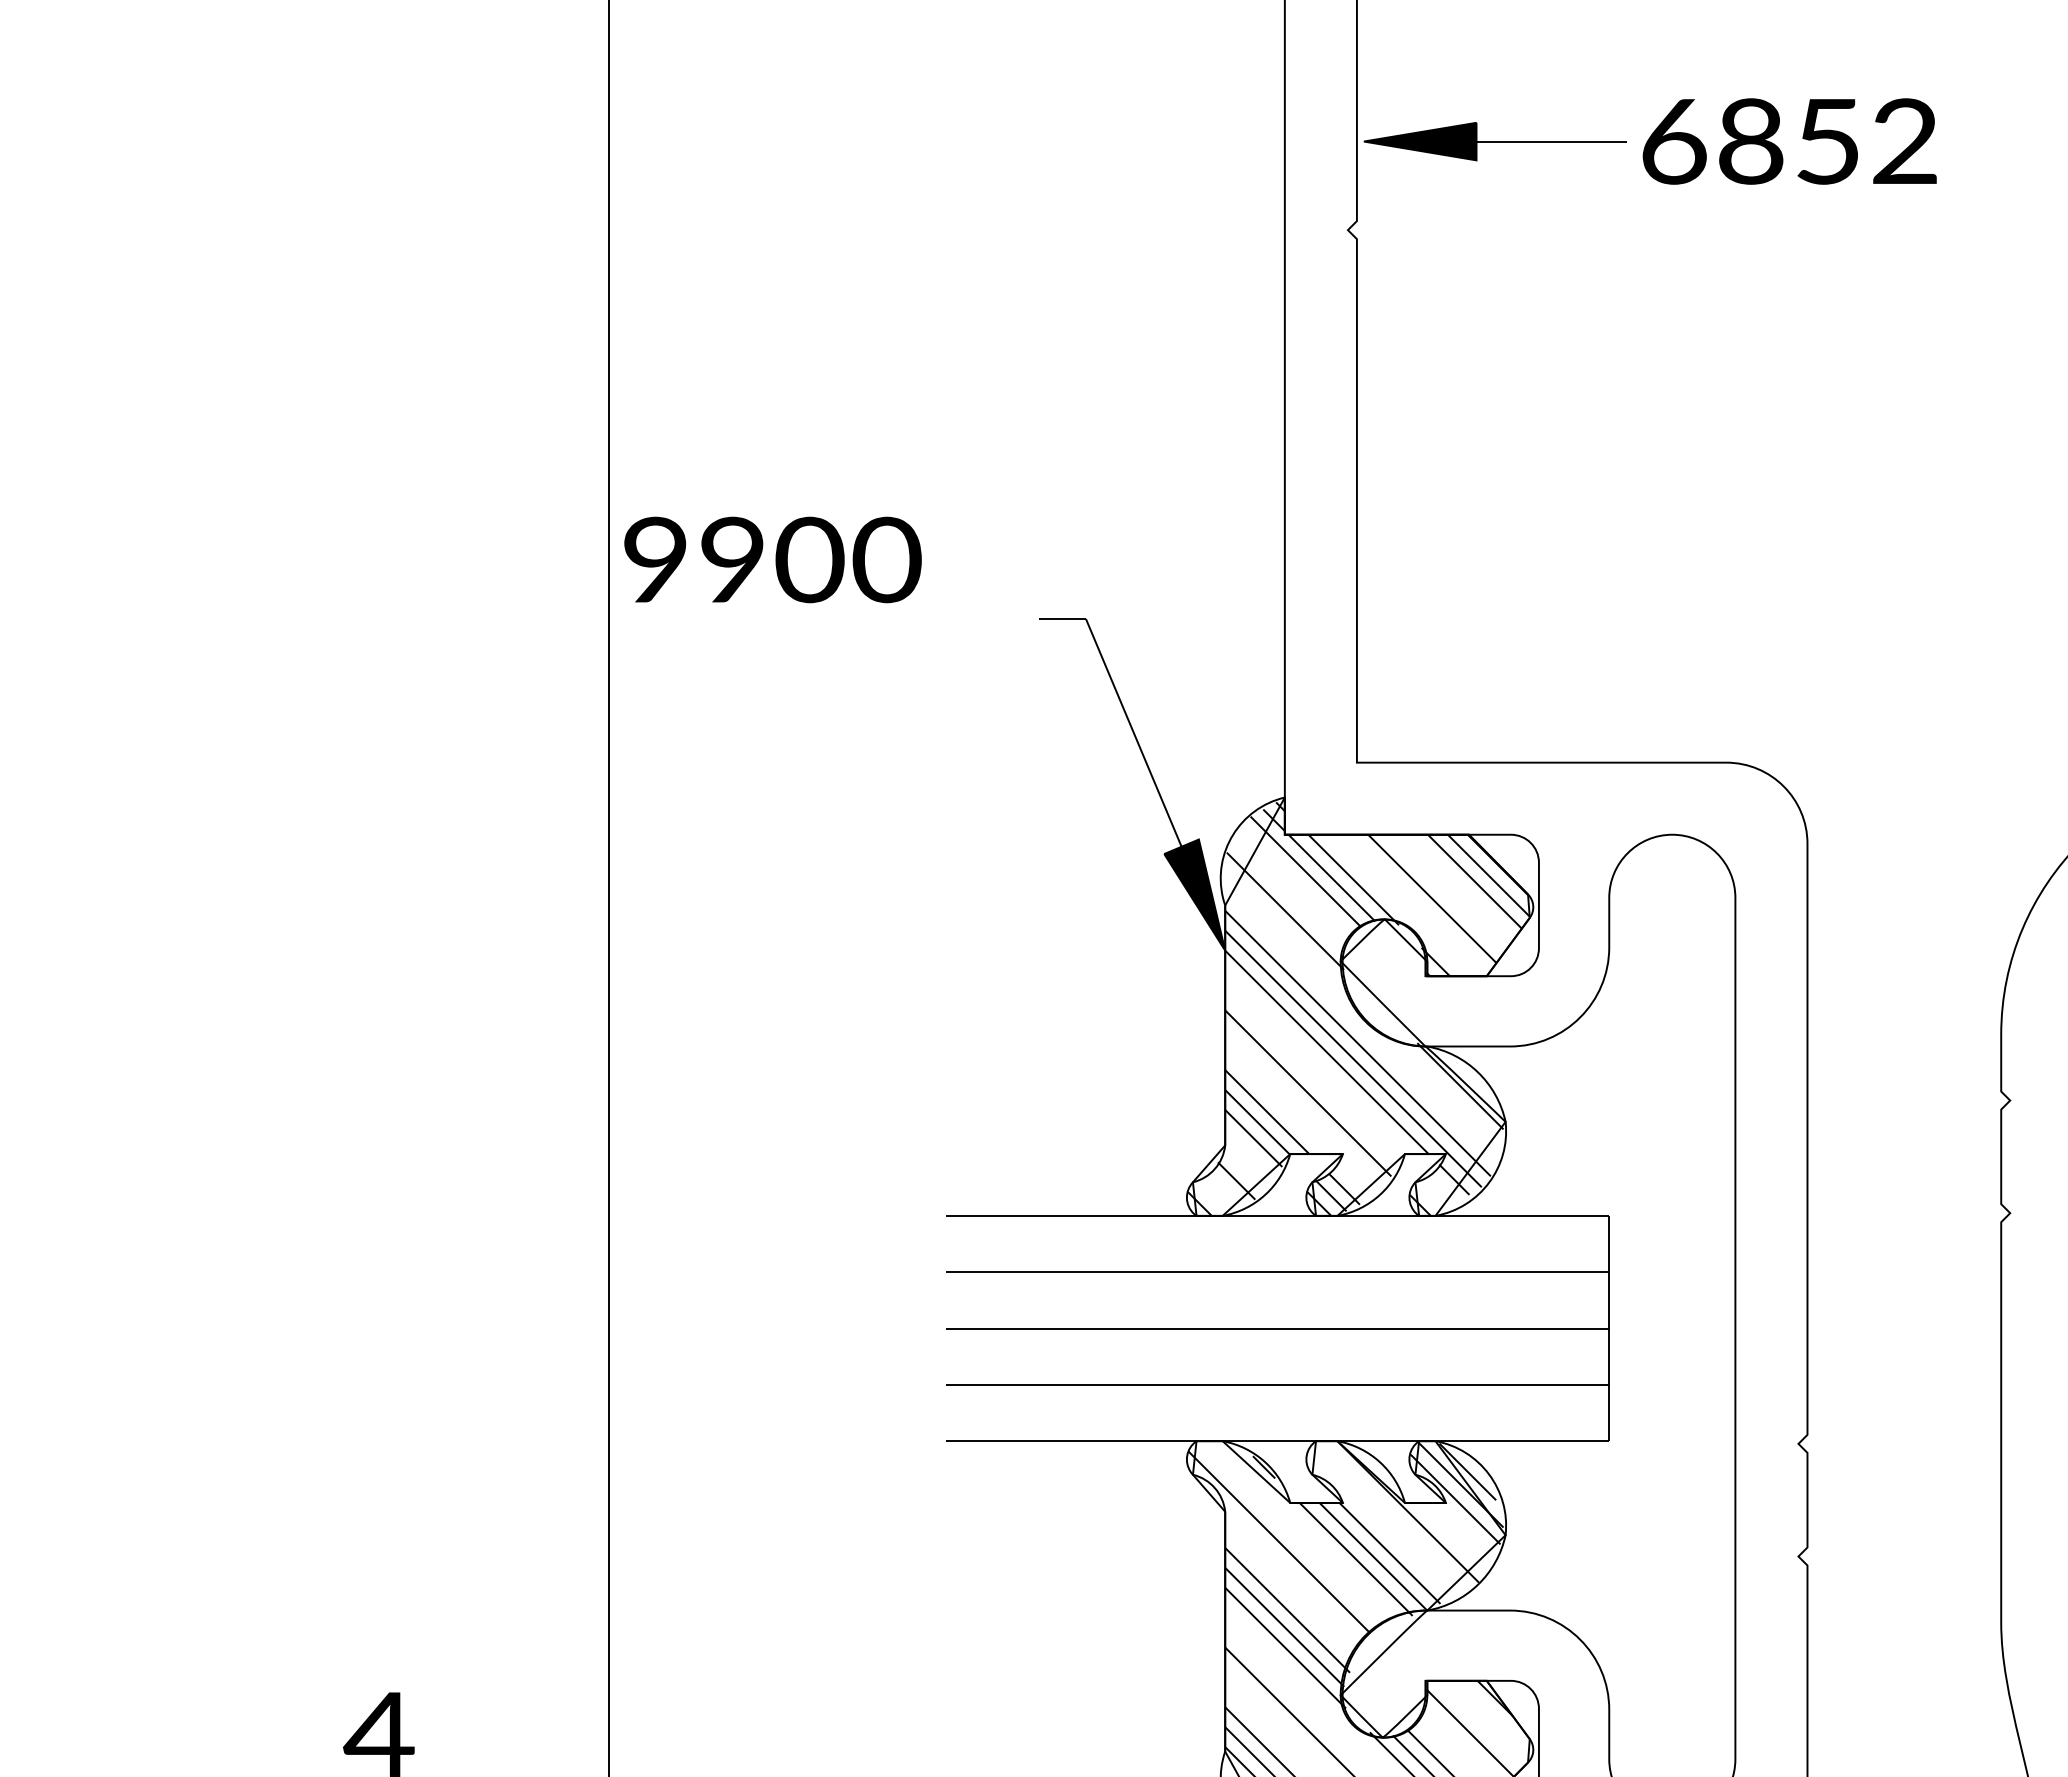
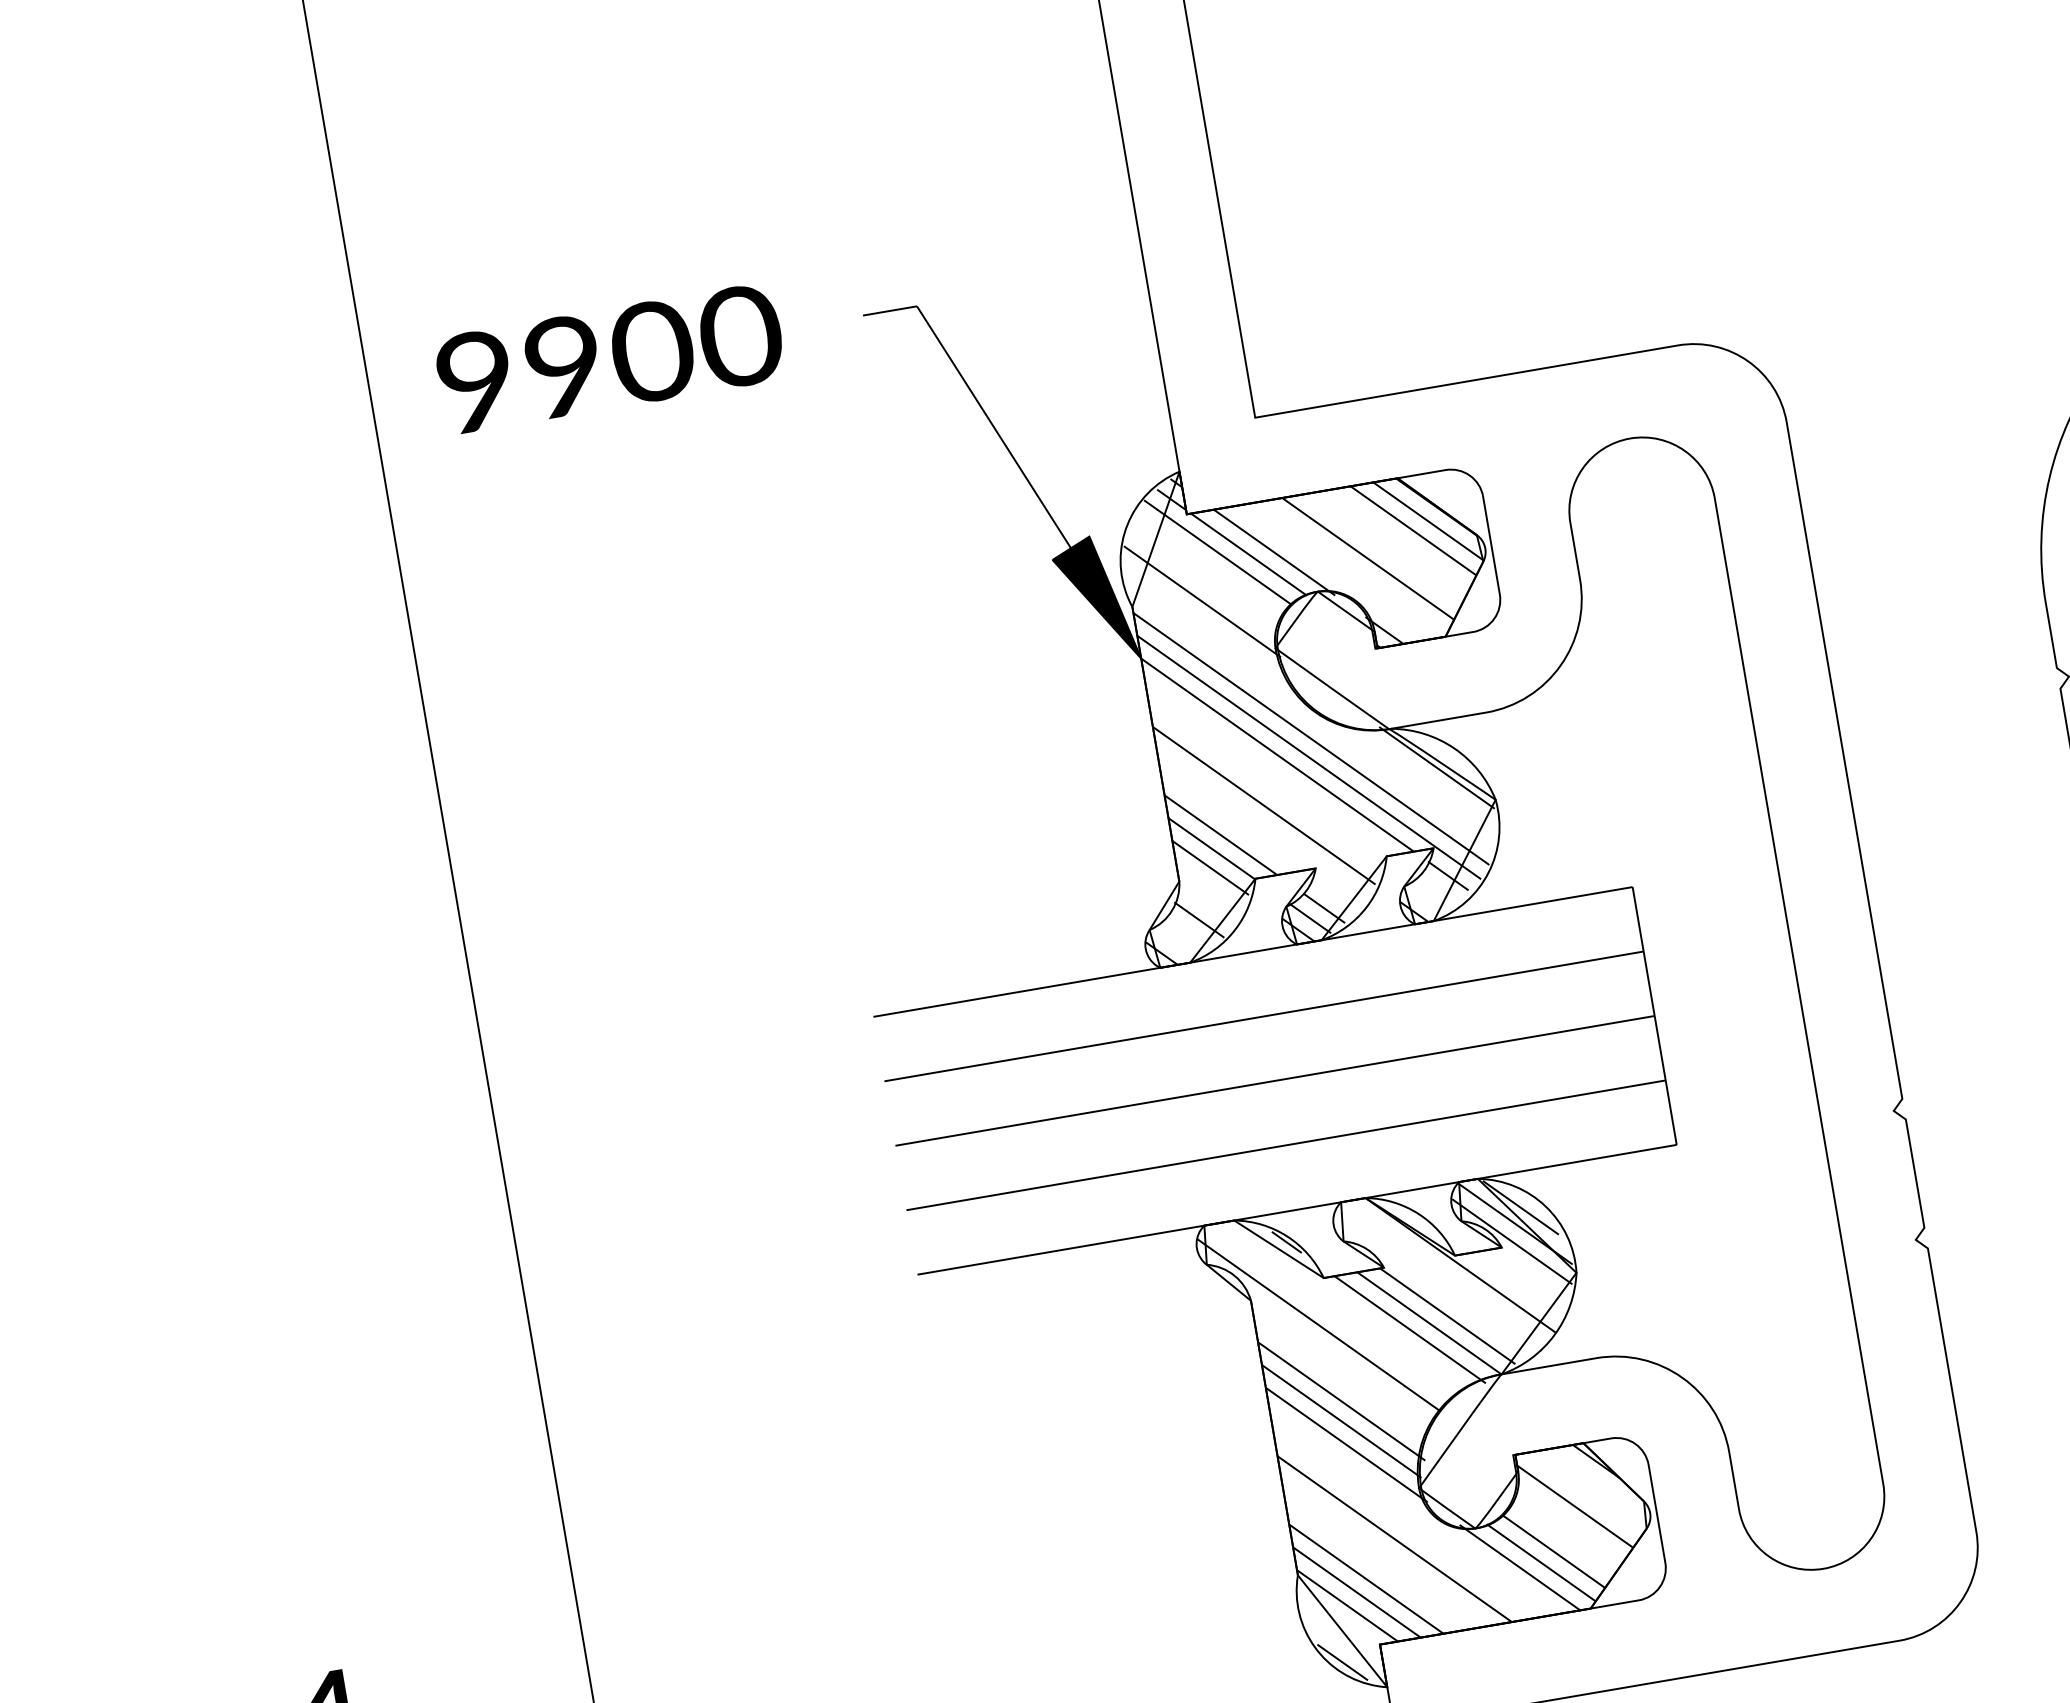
text: (772, 559) -> (609, 358), moved

